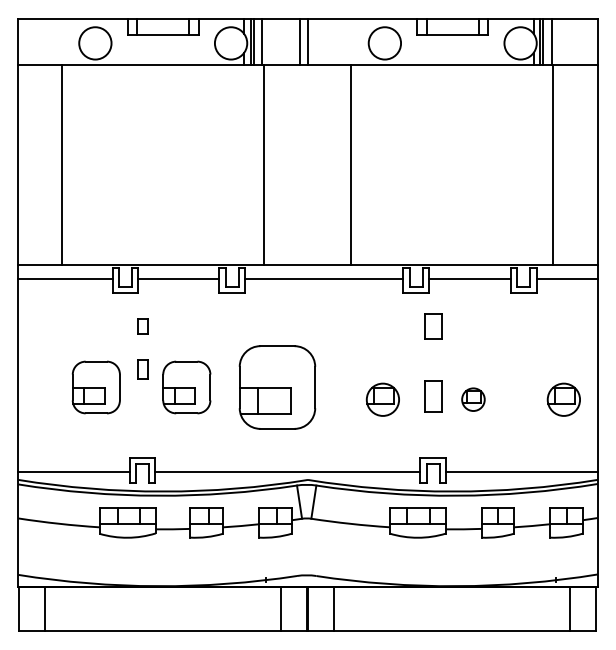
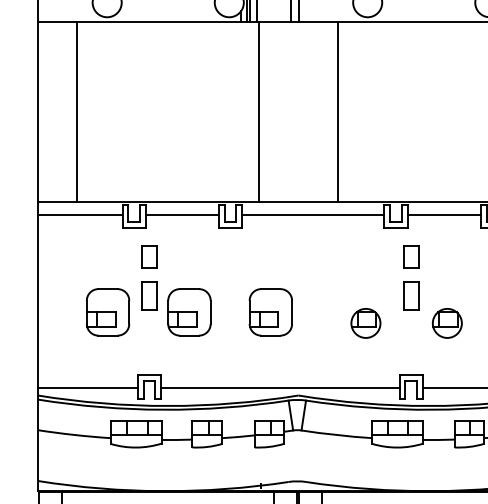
part: (142, 326) -> (149, 257), size x1.67
part: (142, 369) -> (149, 296), size x1.67
part: (276, 387) -> (270, 312), size x0.62
part: (433, 396) -> (411, 296), moved
part: (473, 399) -> (447, 323), size x1.43

